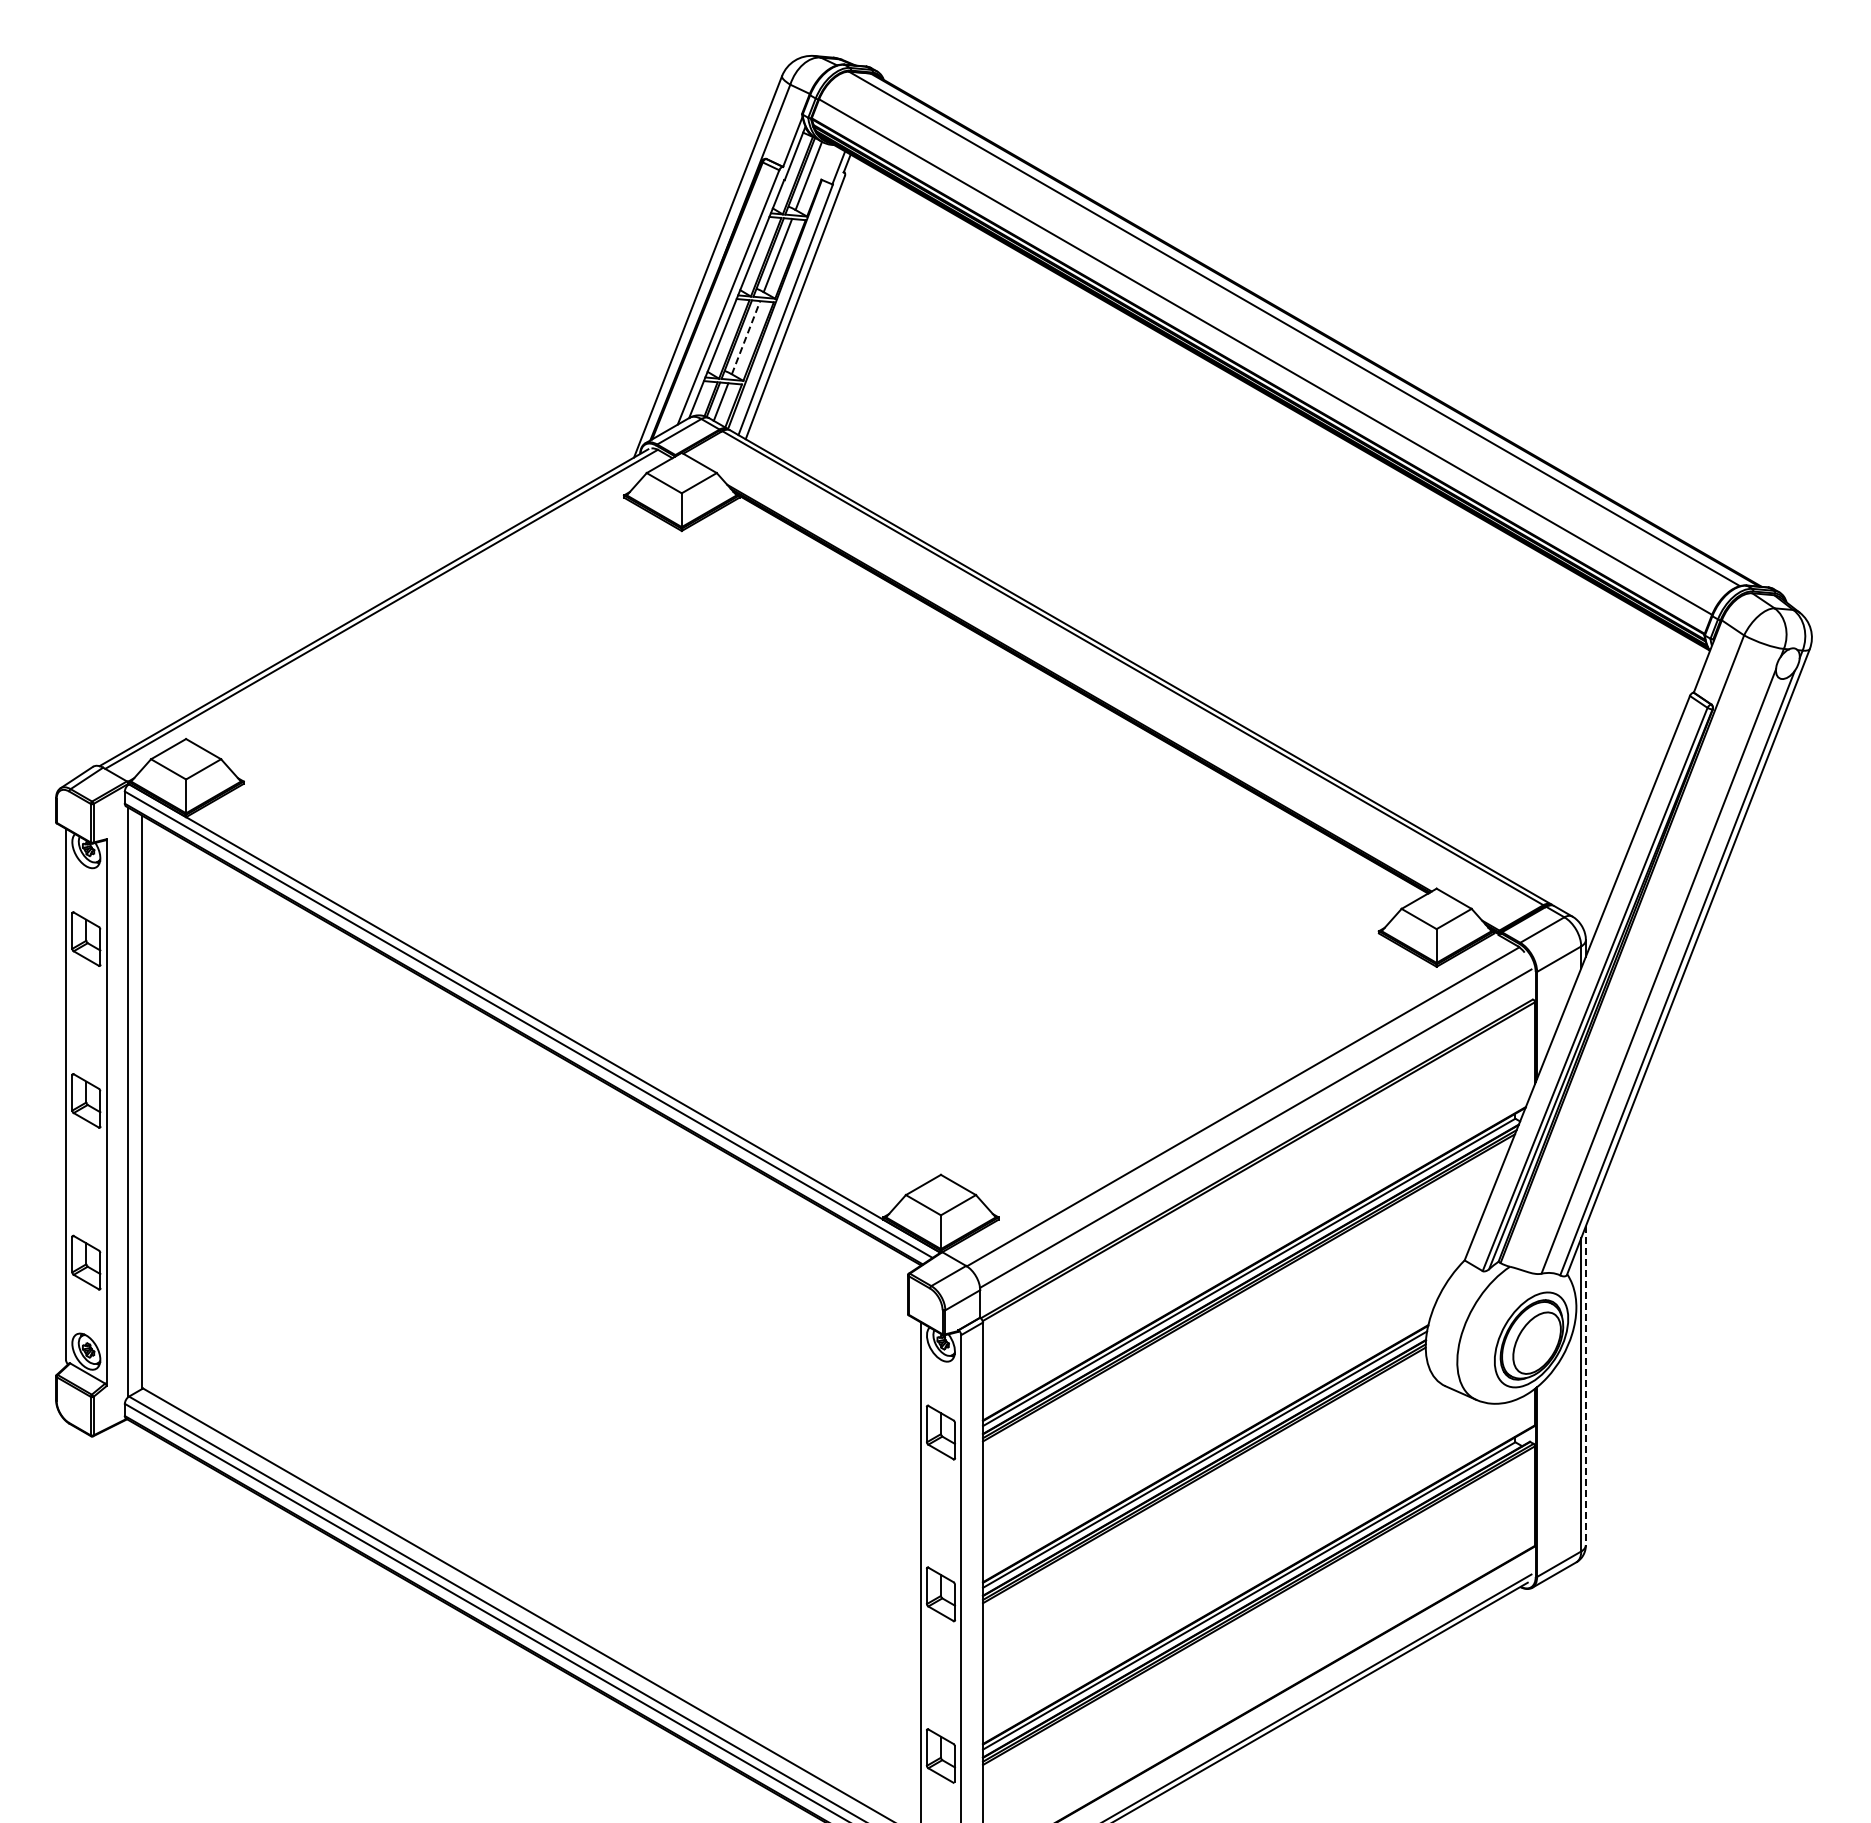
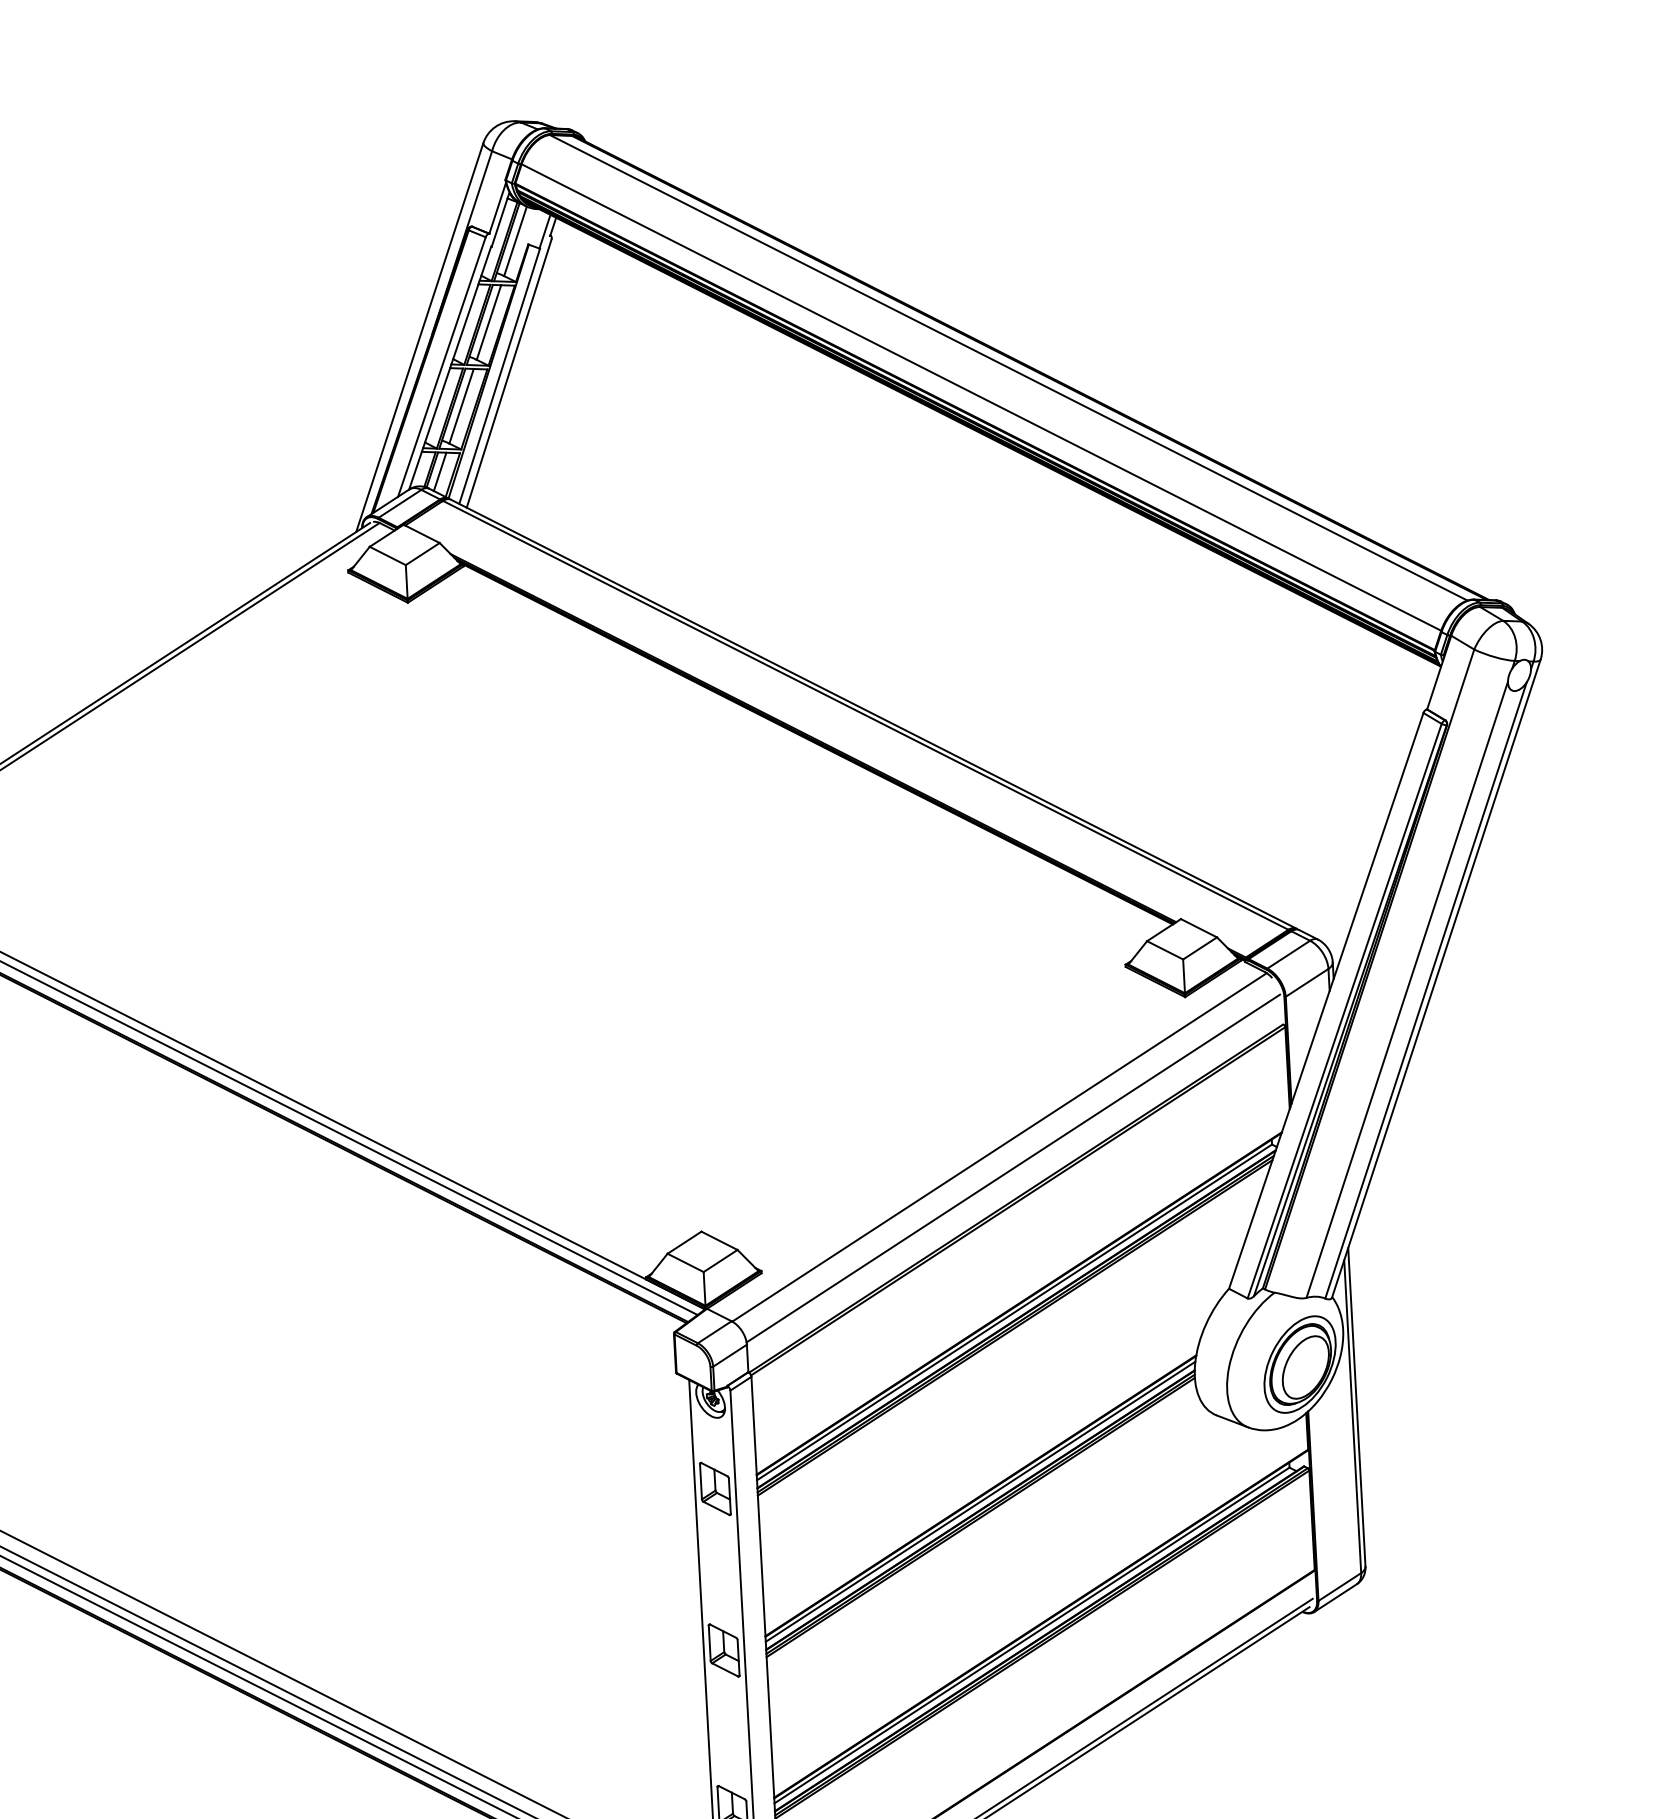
line: (746, 337) -> (462, 406), dashed -> solid
line: (1585, 1386) -> (1356, 1408), dashed -> solid

